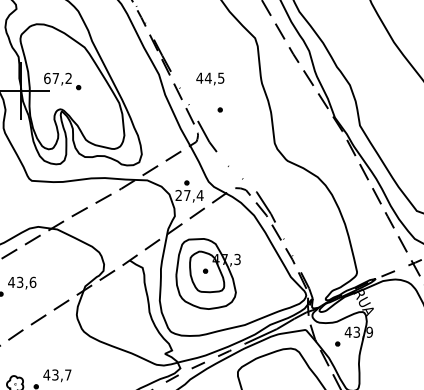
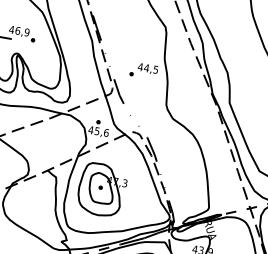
text: (57, 78) -> (19, 31), 67,2 -> 46,9
text: (210, 78) -> (148, 68), moved
text: (189, 195) -> (98, 131), 27,4 -> 45,6

